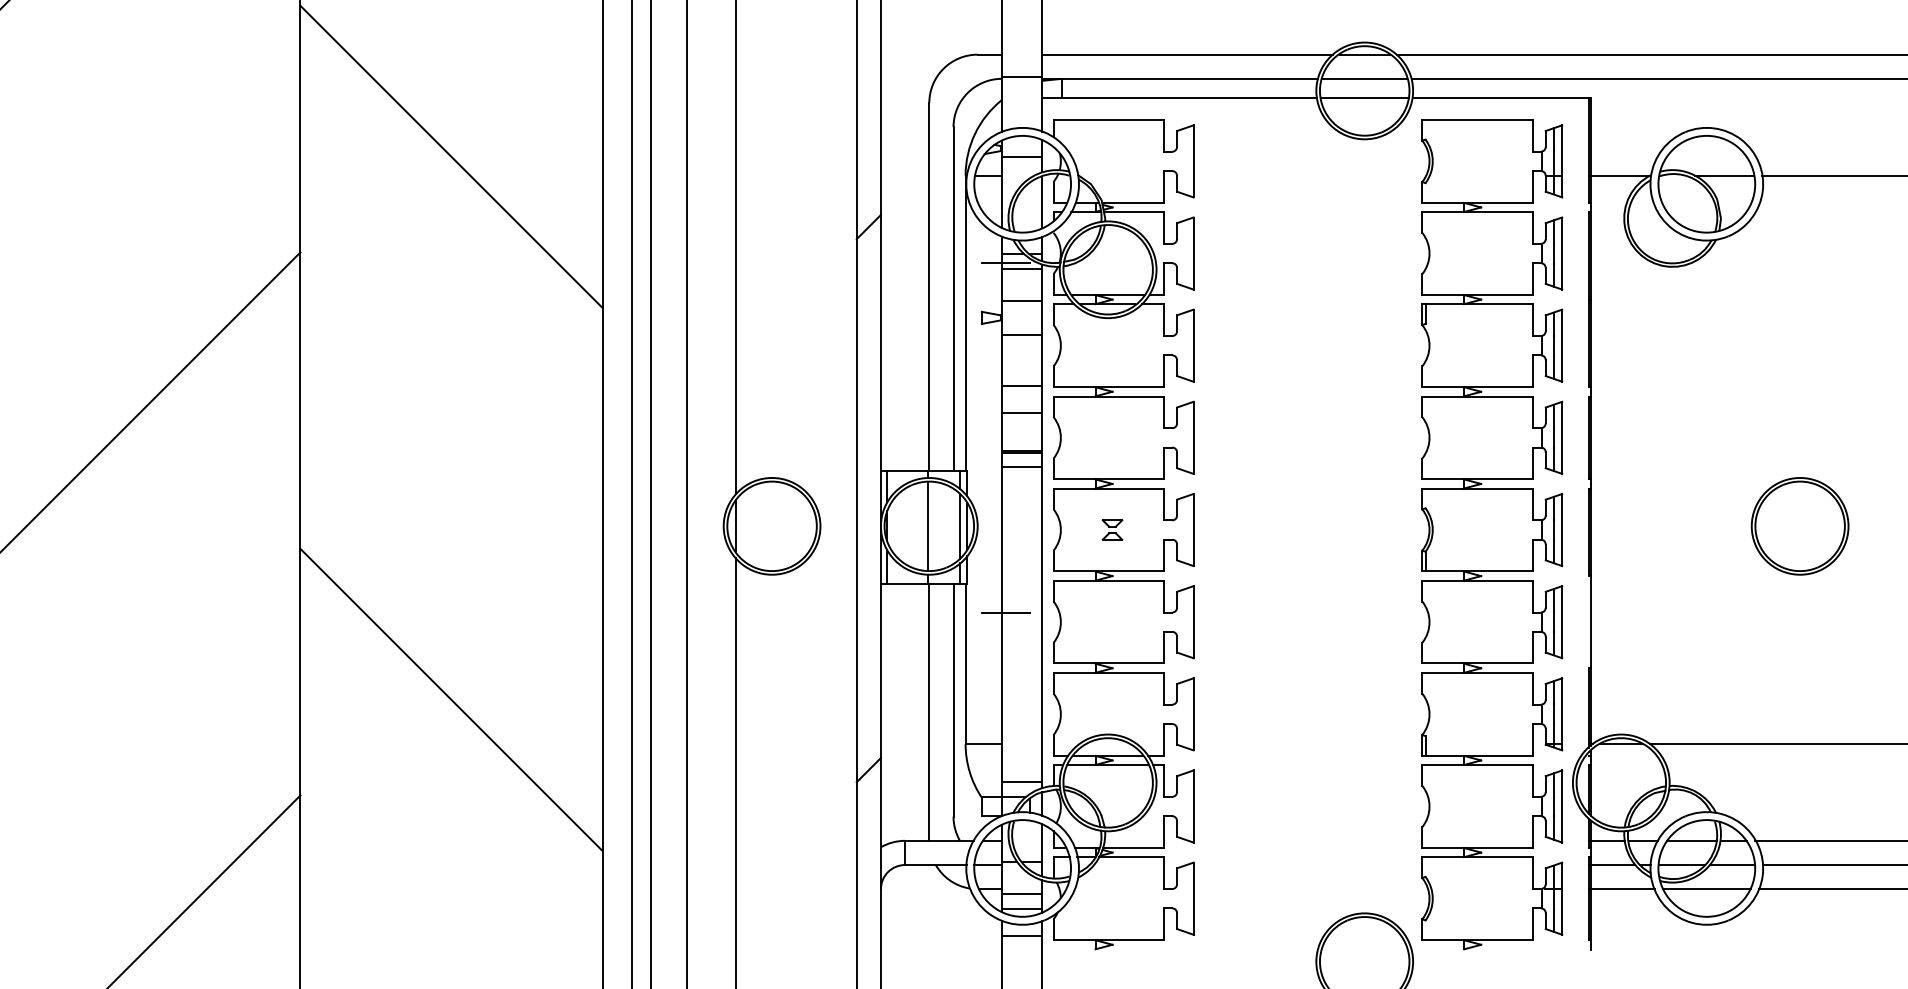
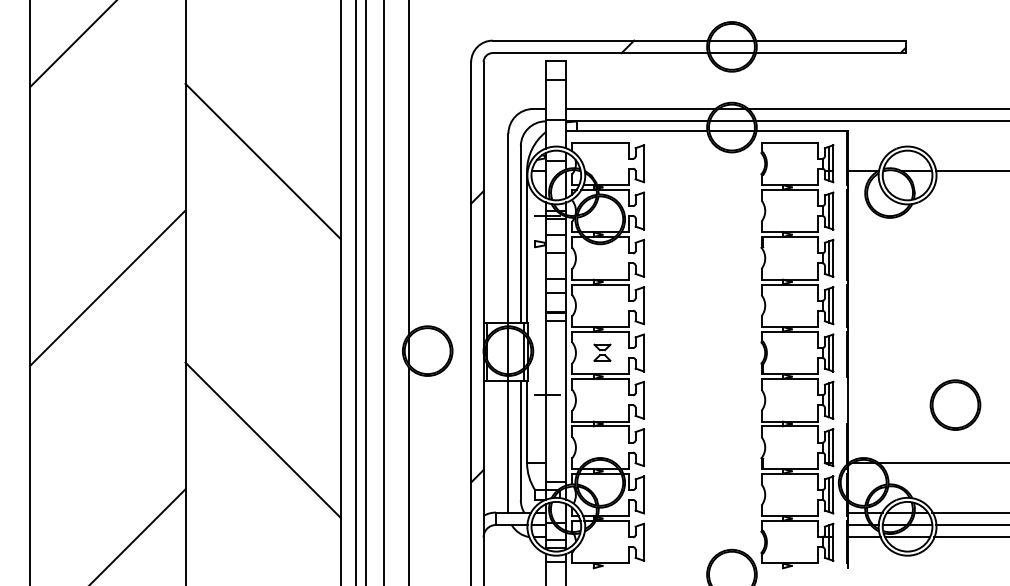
part: (1800, 525) -> (955, 404), moved
part: (1112, 530) -> (602, 353), size x1.6

